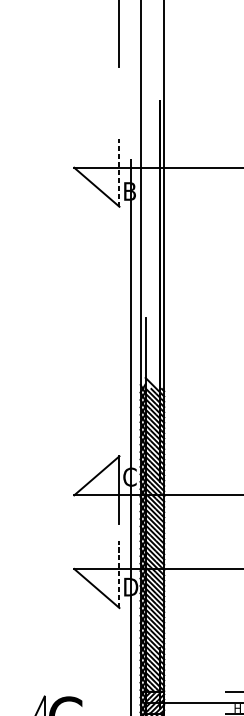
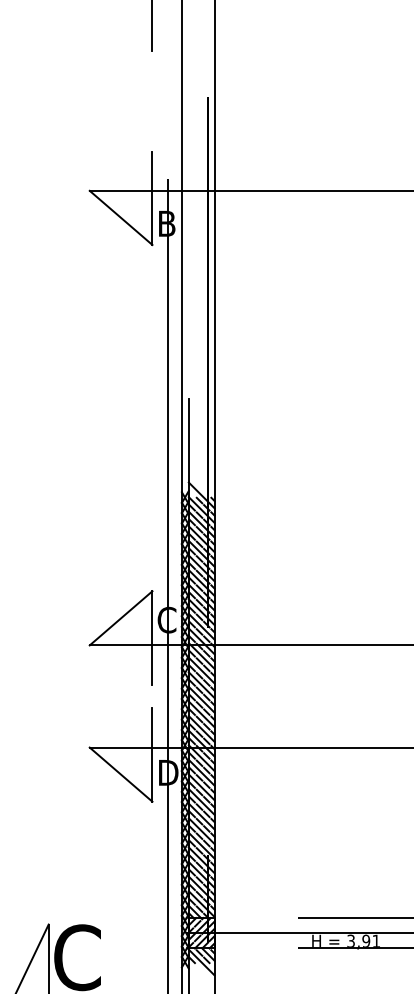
line: (119, 173) -> (152, 198), dashed -> solid
line: (119, 574) -> (152, 755), dashed -> solid

